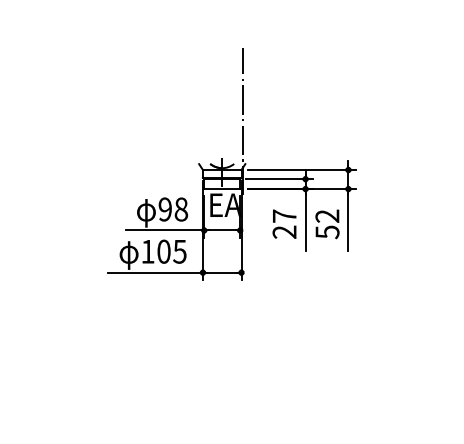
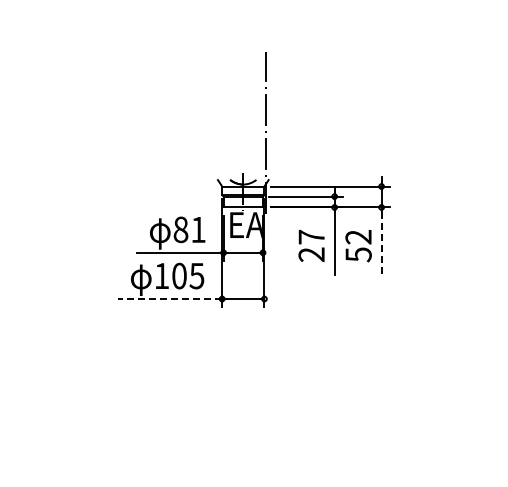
text: (173, 209) -> (189, 229), 98 -> 81
line: (348, 222) -> (381, 244), solid -> dashed
line: (155, 273) -> (170, 299), solid -> dashed

